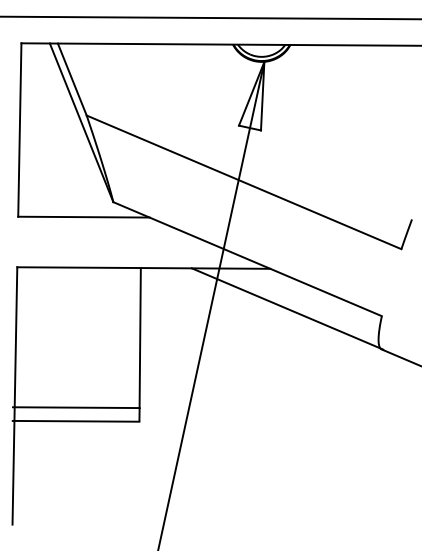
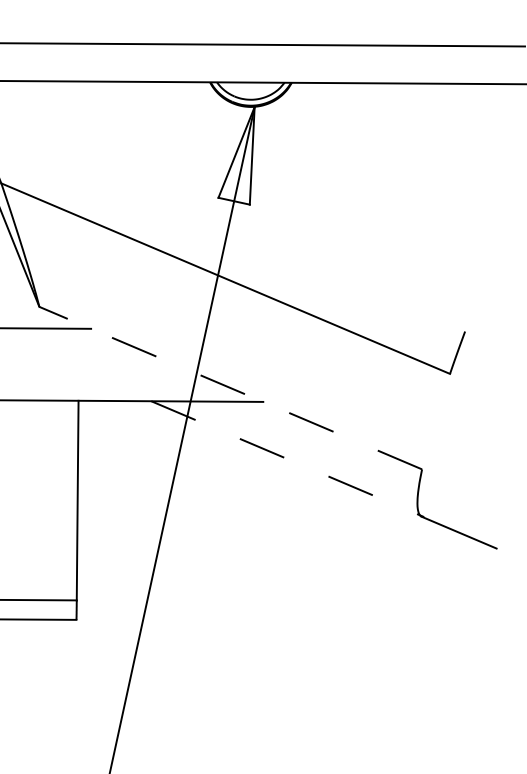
line: (247, 259) -> (230, 388), solid -> dashed
line: (287, 308) -> (287, 458), solid -> dashed

